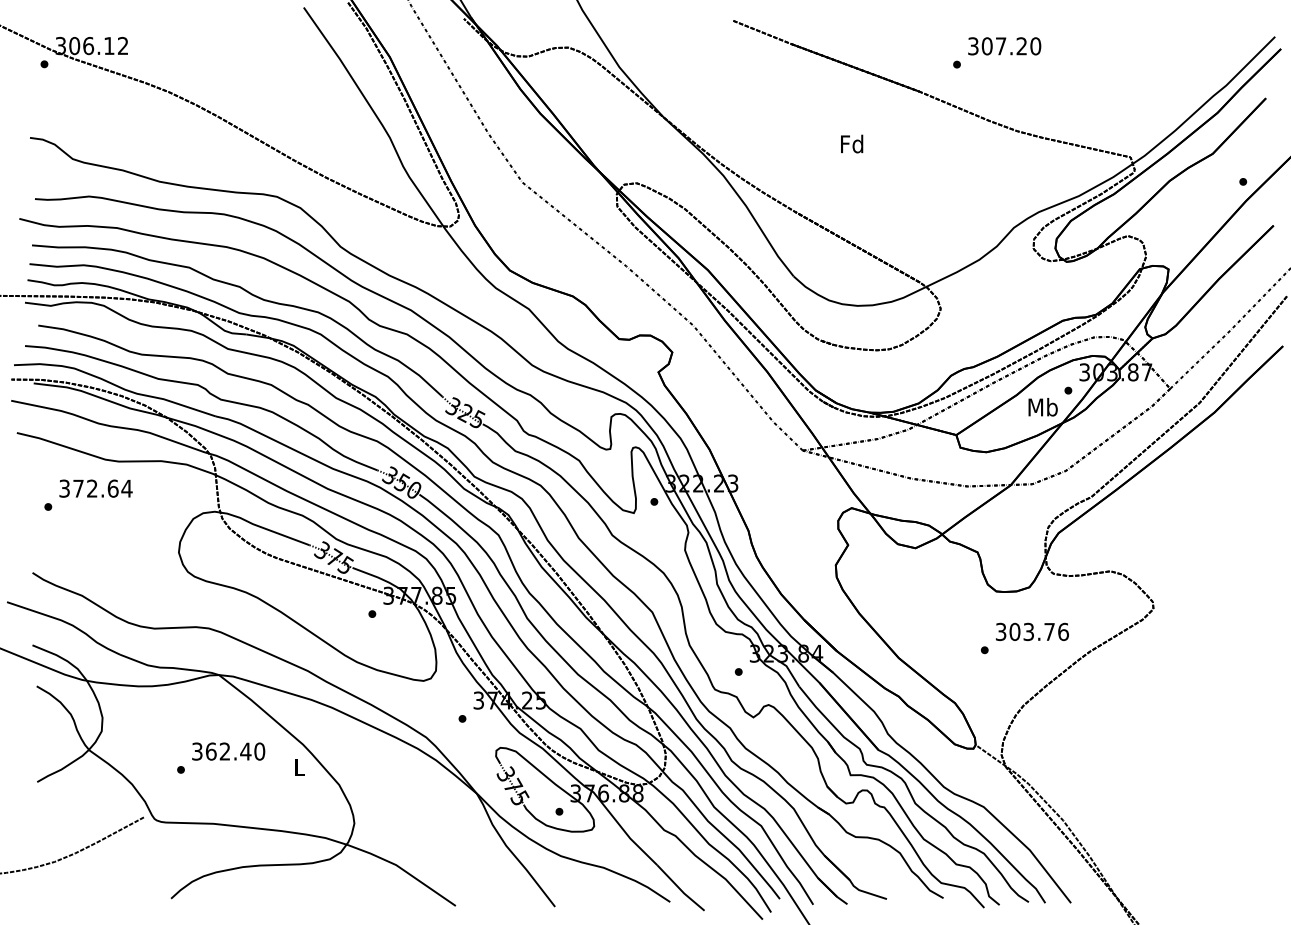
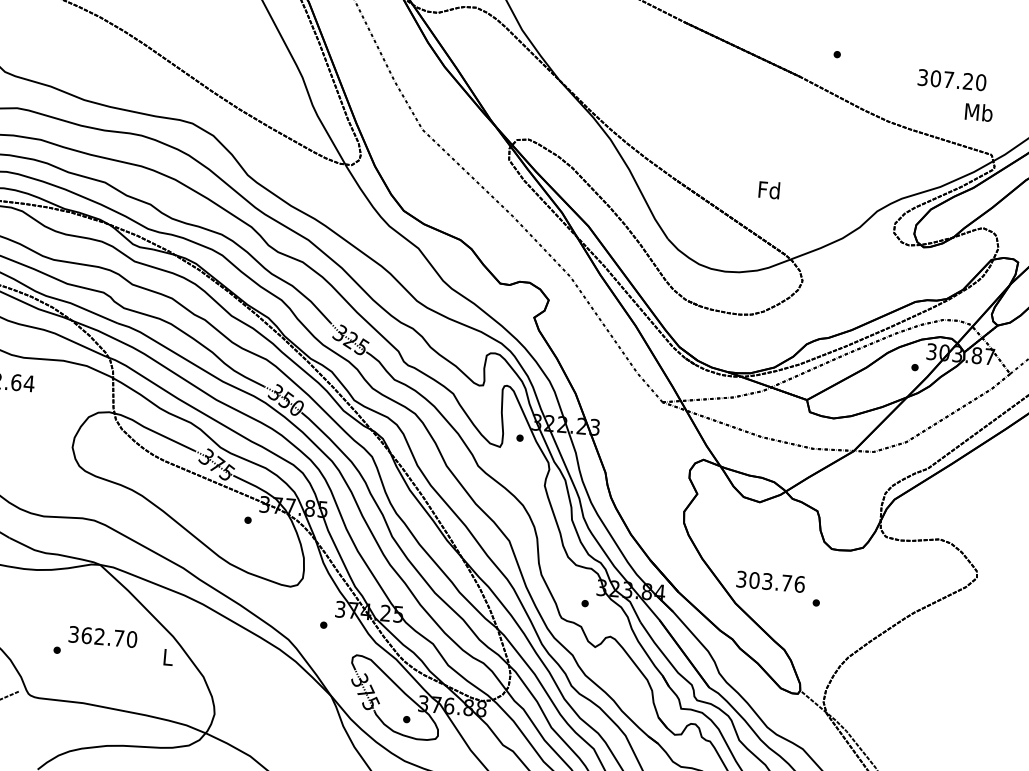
text: (1004, 46) -> (951, 80), moved
text: (852, 143) -> (769, 189), moved
text: (1042, 407) -> (978, 112), moved
text: (1032, 631) -> (770, 581), moved
text: (245, 751) -> (118, 638), 362.40 -> 362.70

